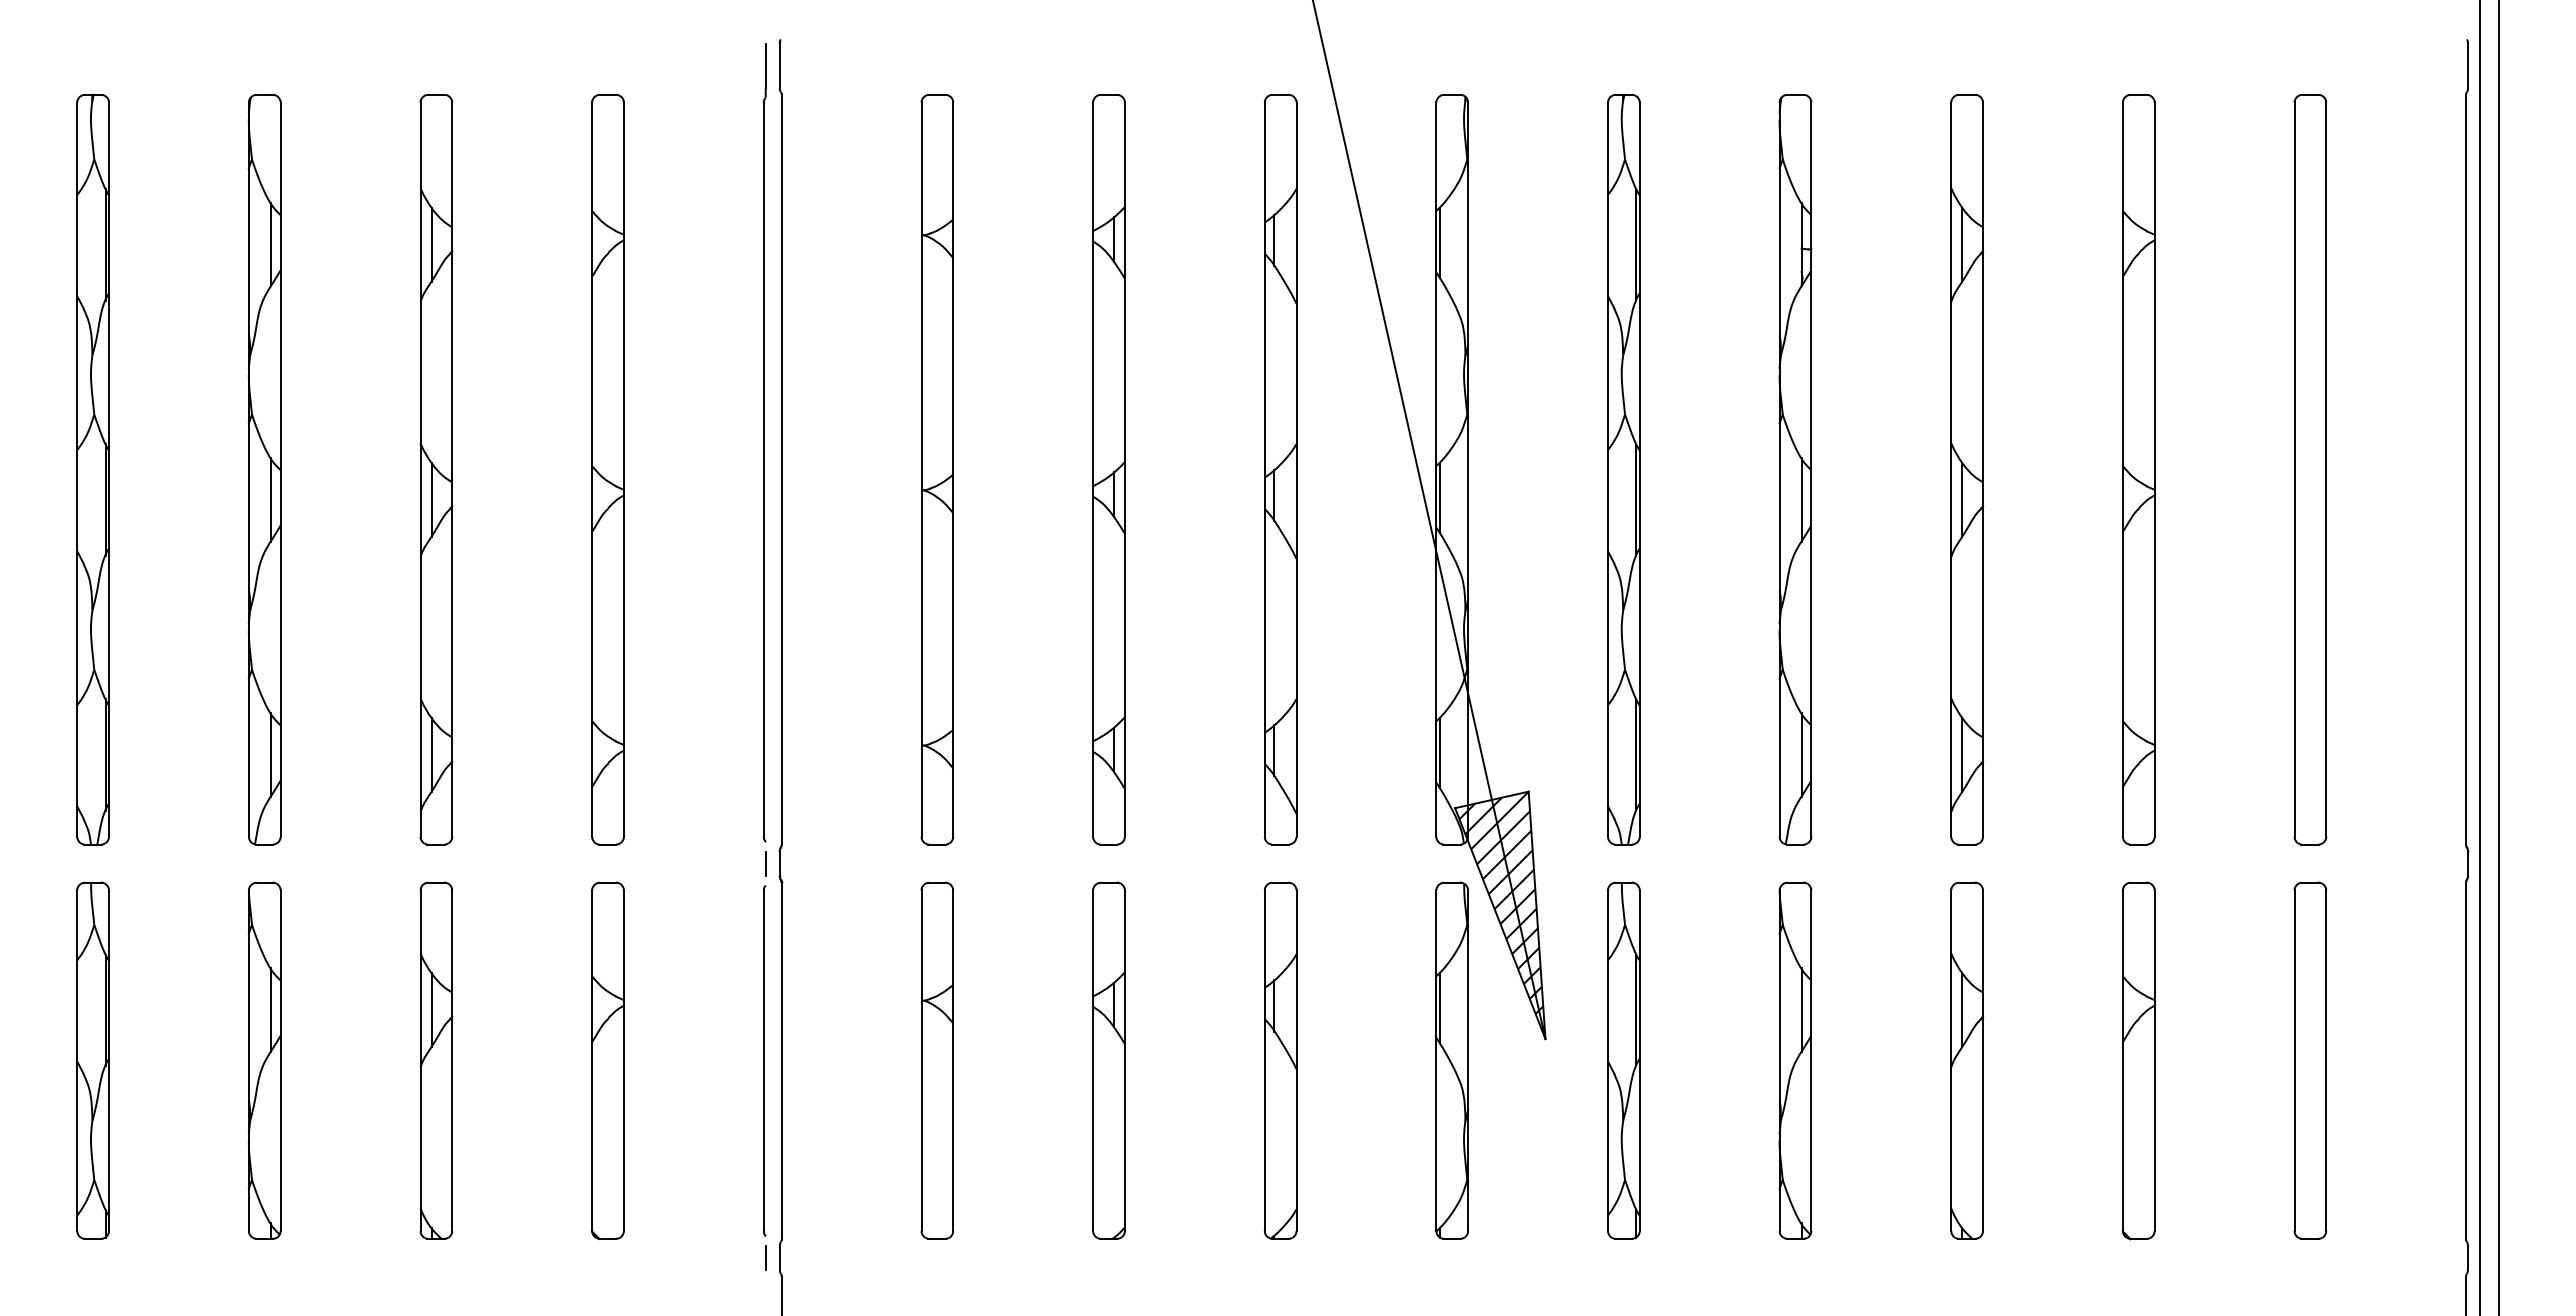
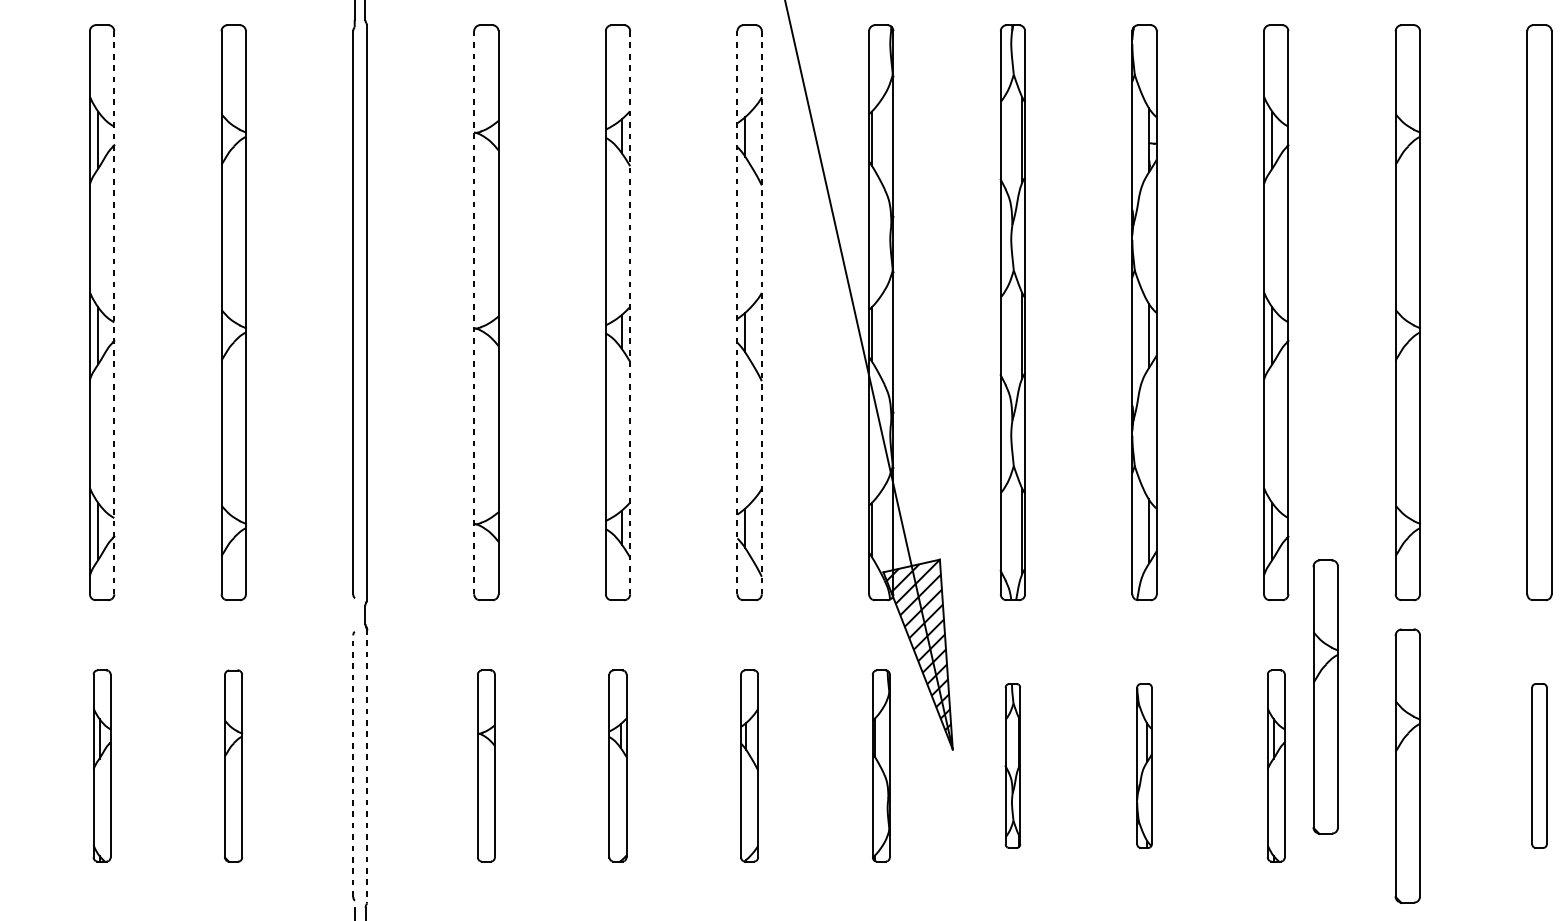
line: (921, 469) -> (474, 312), solid -> dashed
line: (1264, 469) -> (737, 312), solid -> dashed
line: (452, 470) -> (114, 313), solid -> dashed
line: (1124, 470) -> (629, 313), solid -> dashed
line: (1296, 470) -> (761, 313), solid -> dashed
line: (765, 863) -> (354, 614), removed
part: (2031, 970) -> (1325, 696), added
part: (436, 1060) -> (102, 765), size x0.7
part: (607, 1060) -> (233, 765), size x0.7
line: (763, 1060) -> (353, 765), solid -> dashed
line: (781, 1060) -> (366, 765), solid -> dashed
part: (937, 1060) -> (486, 765), size x0.7
part: (1108, 1060) -> (617, 765), size x0.7
part: (1280, 1060) -> (749, 765), size x0.7
part: (1452, 1060) -> (881, 765), size x0.7
part: (1623, 1060) -> (1012, 765), size x0.6
part: (1795, 1060) -> (1144, 765), size x0.6
part: (1967, 1060) -> (1276, 765), size x0.7
part: (2310, 1060) -> (1539, 765), size x0.6

